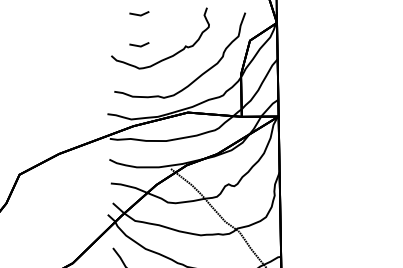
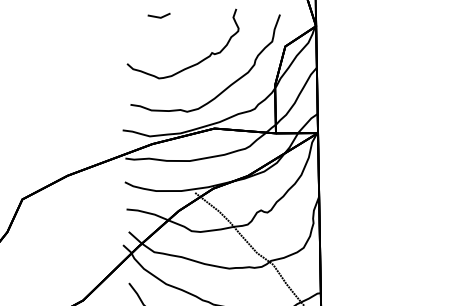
line: (139, 45) -> (159, 52), removed

